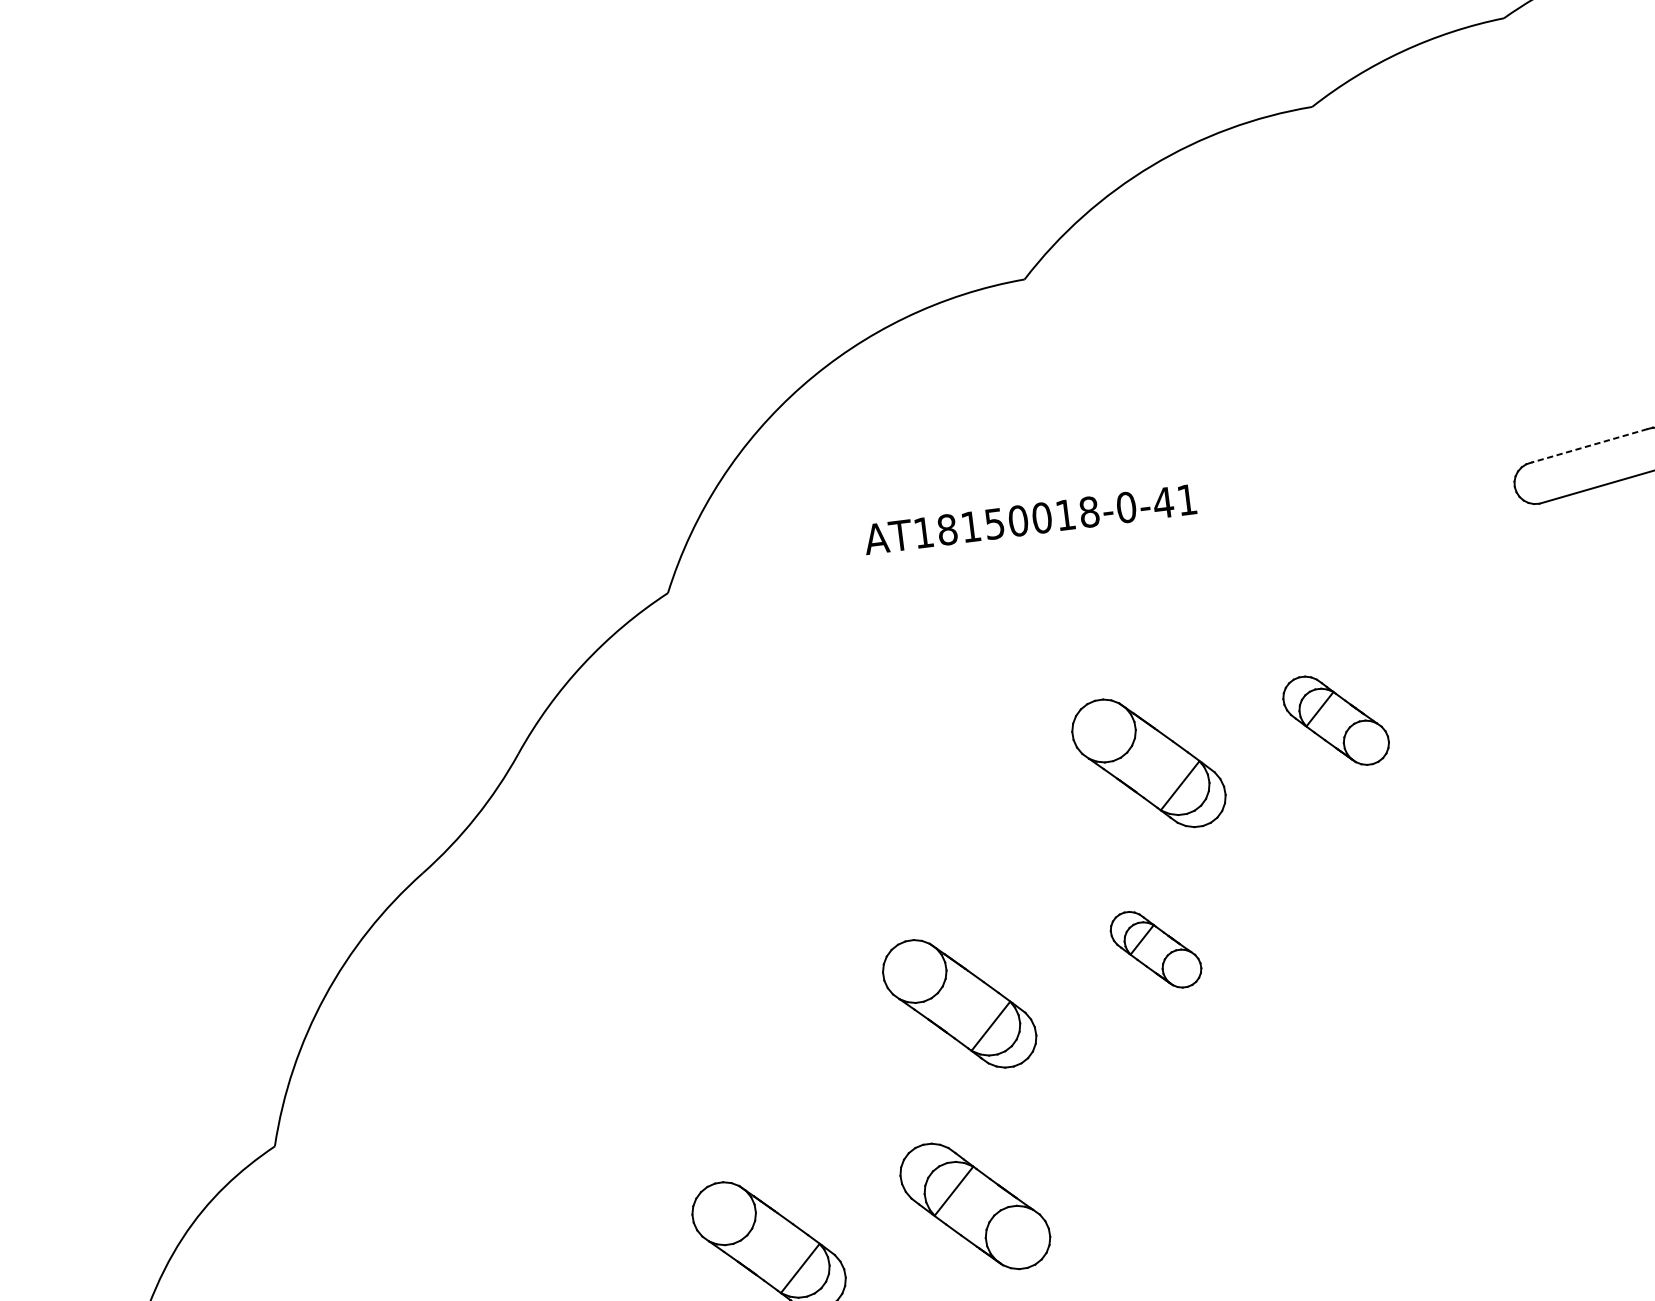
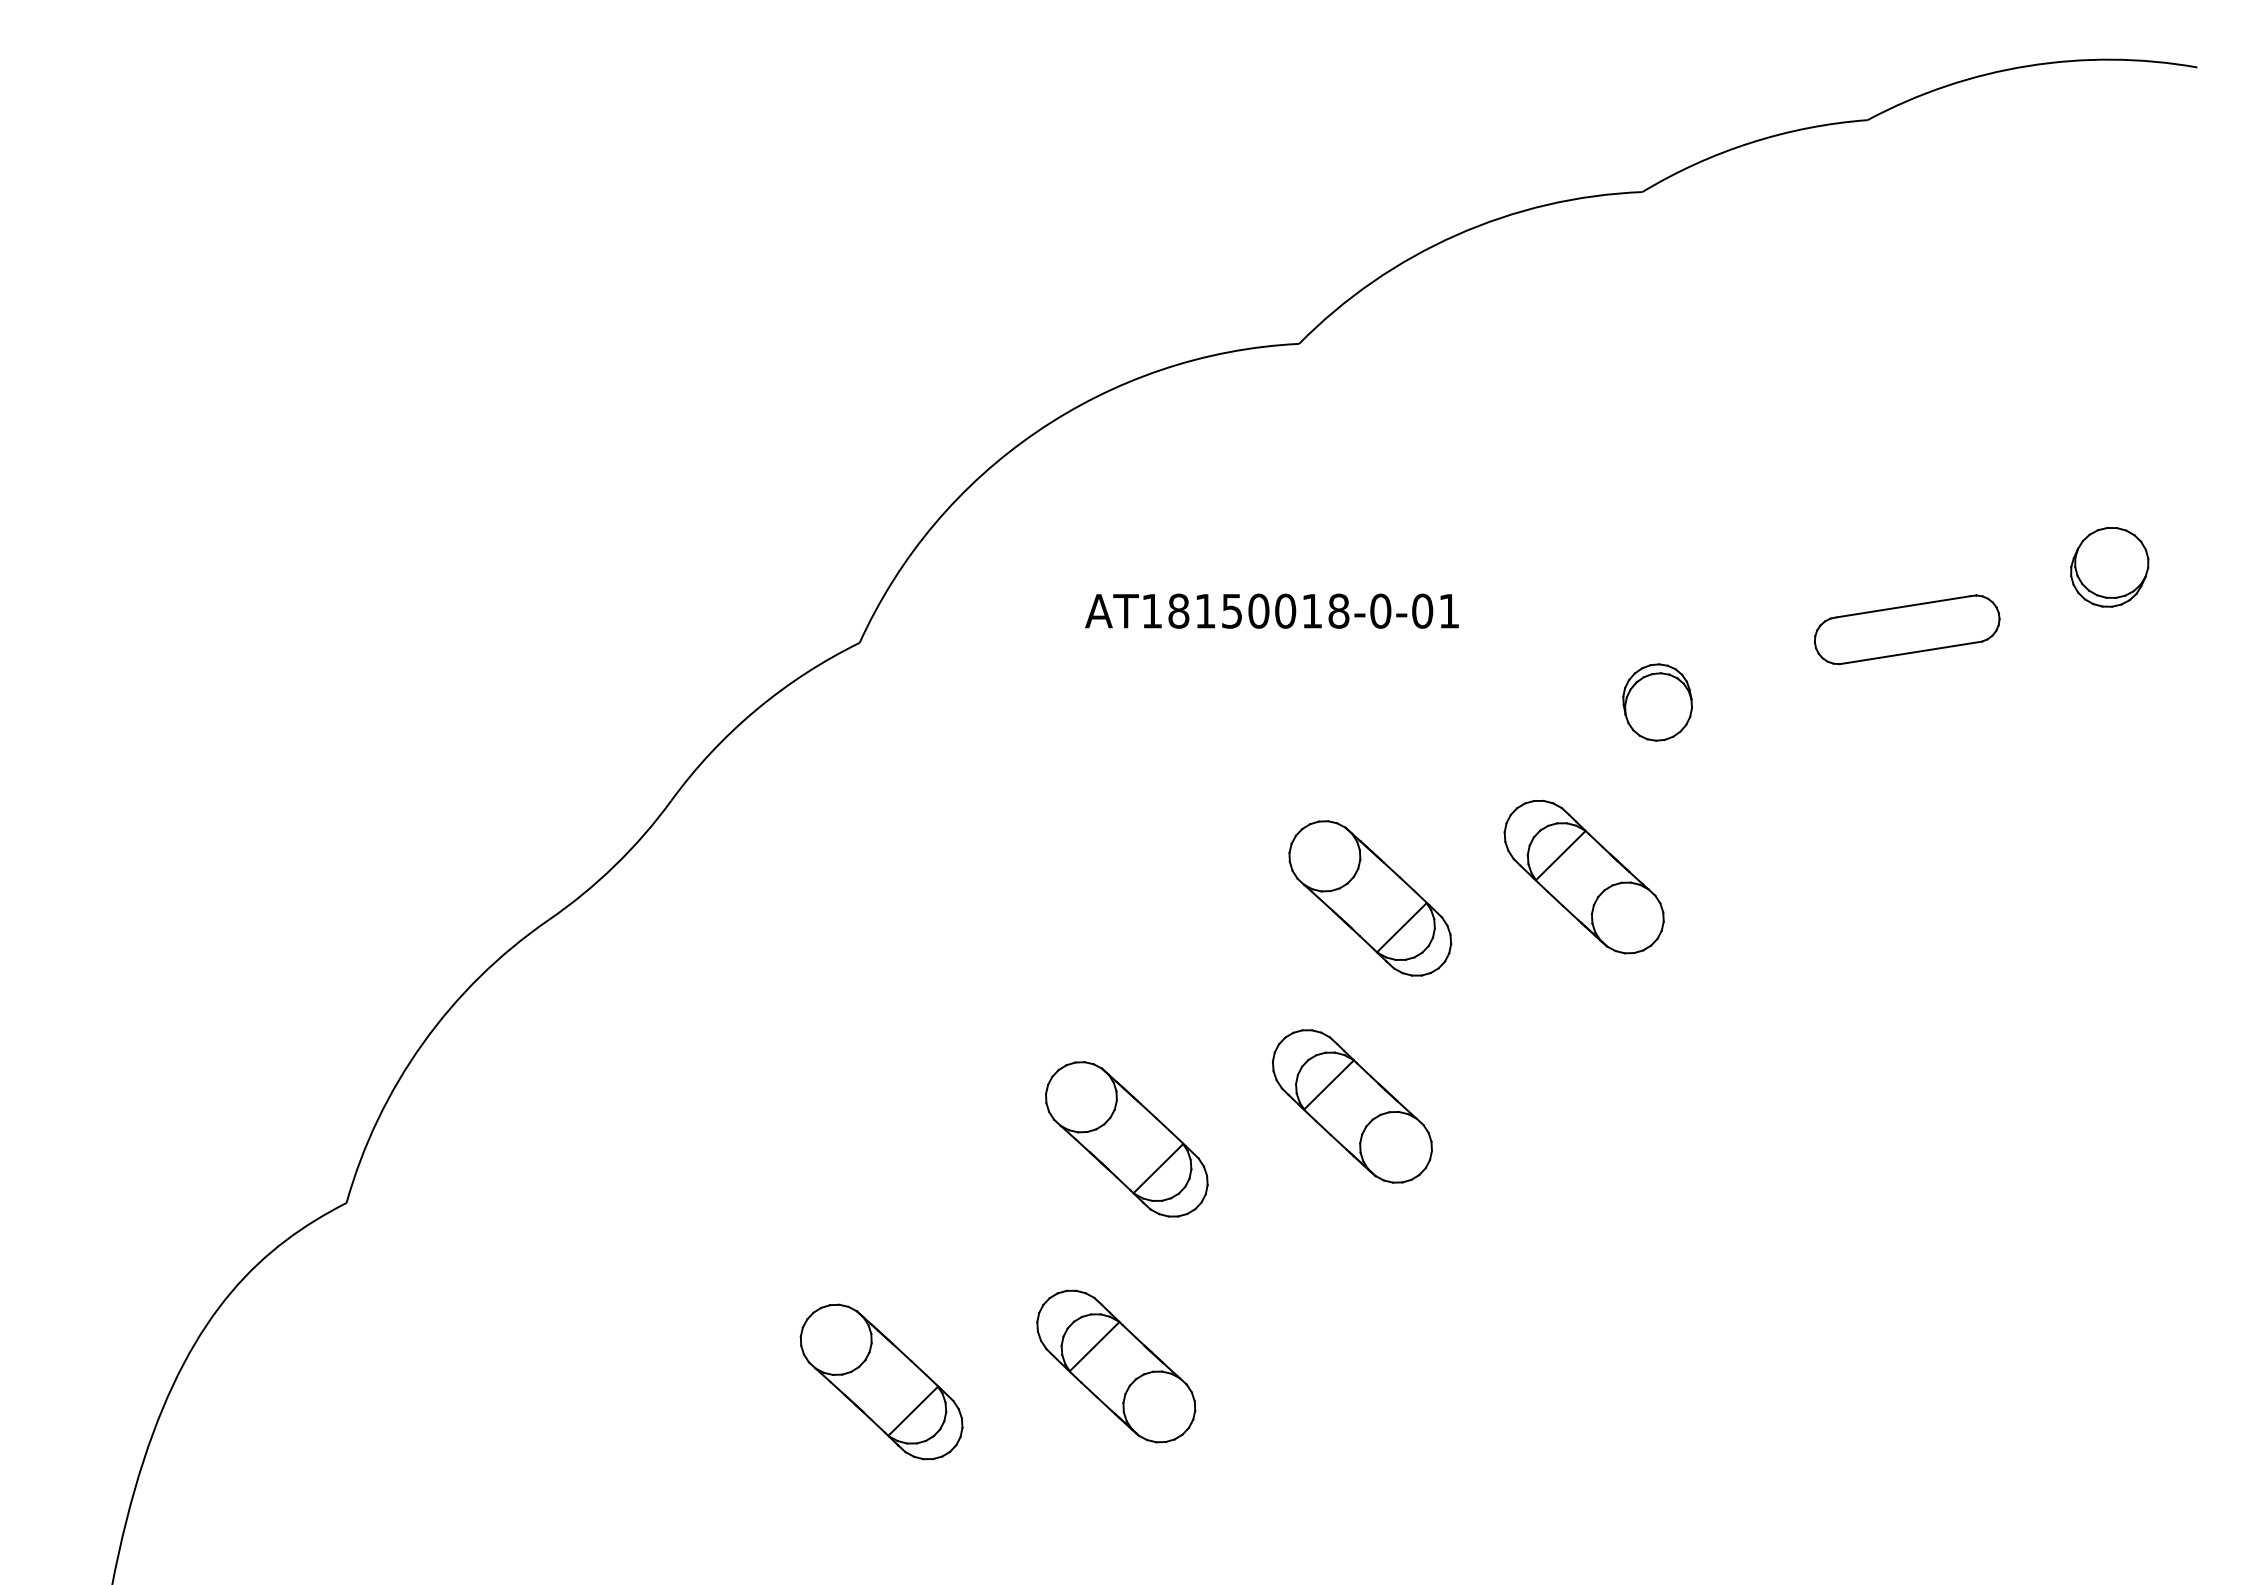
line: (1589, 445) -> (1903, 606), dashed -> solid
text: (1163, 502) -> (1422, 610), AT18150018-0-41 -> AT18150018-0-01
part: (1381, 557) -> (1657, 702), added
part: (1335, 720) -> (1583, 876), size x1.43
part: (1156, 949) -> (1352, 1106), size x1.67

